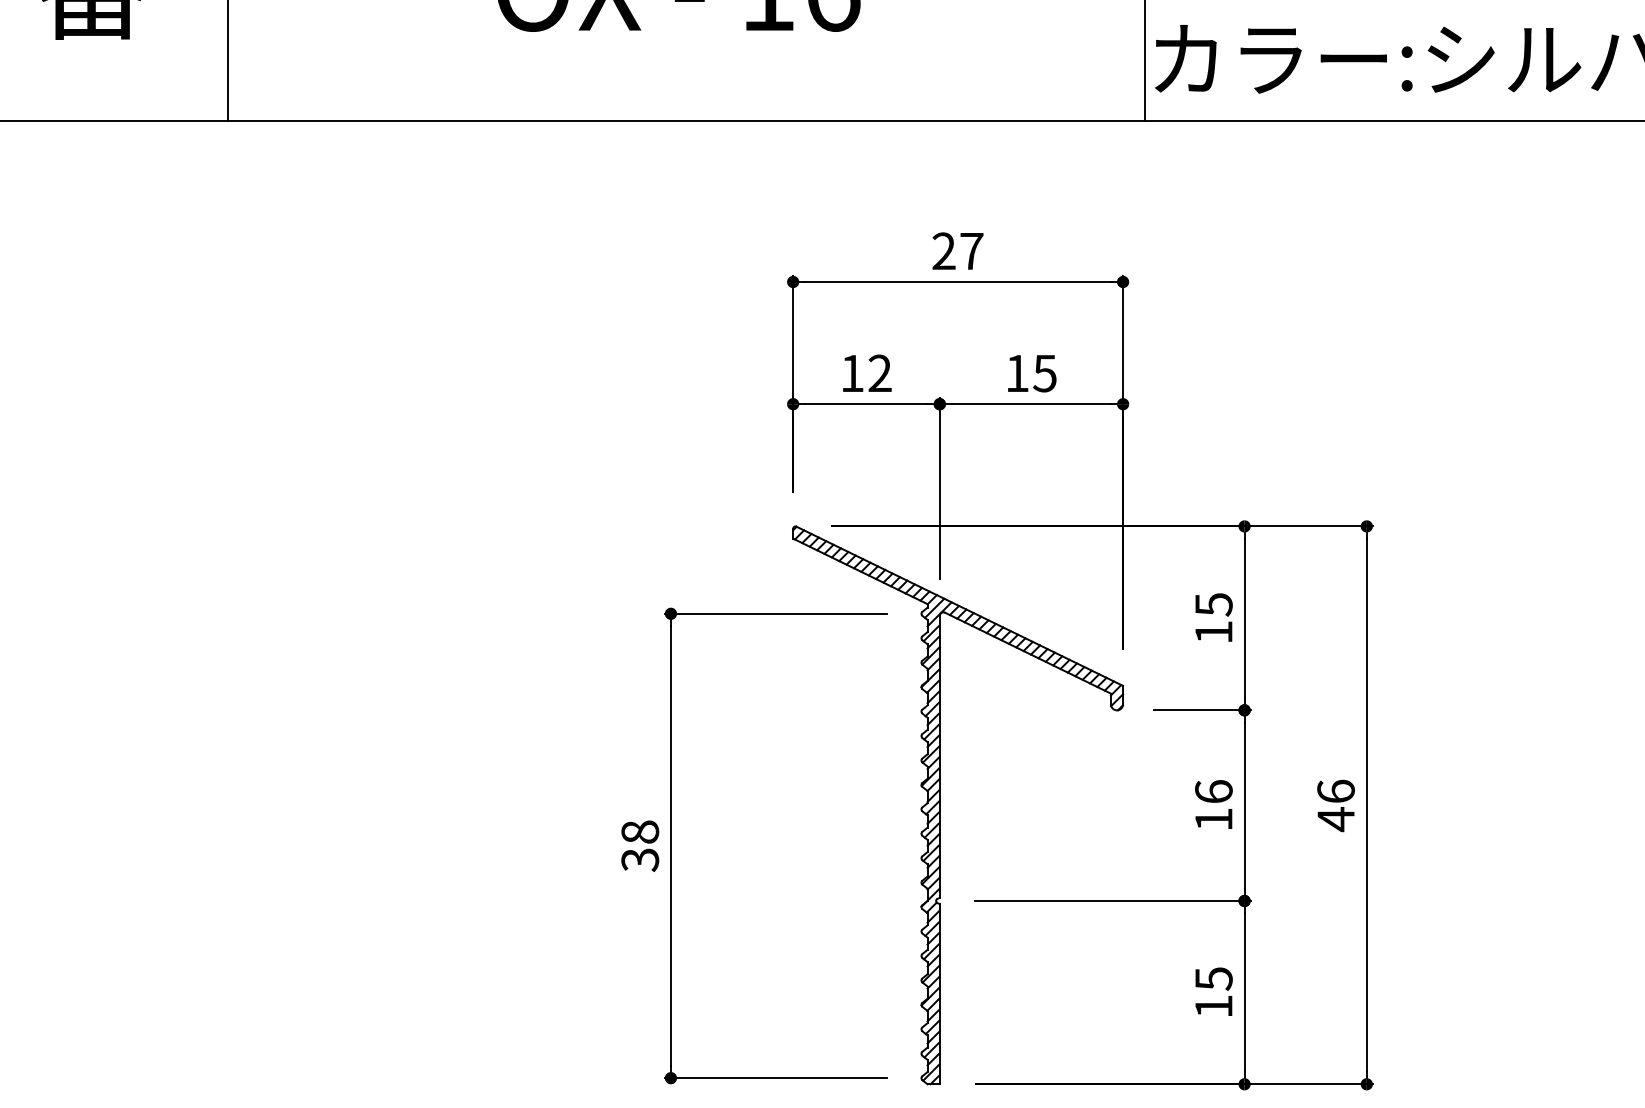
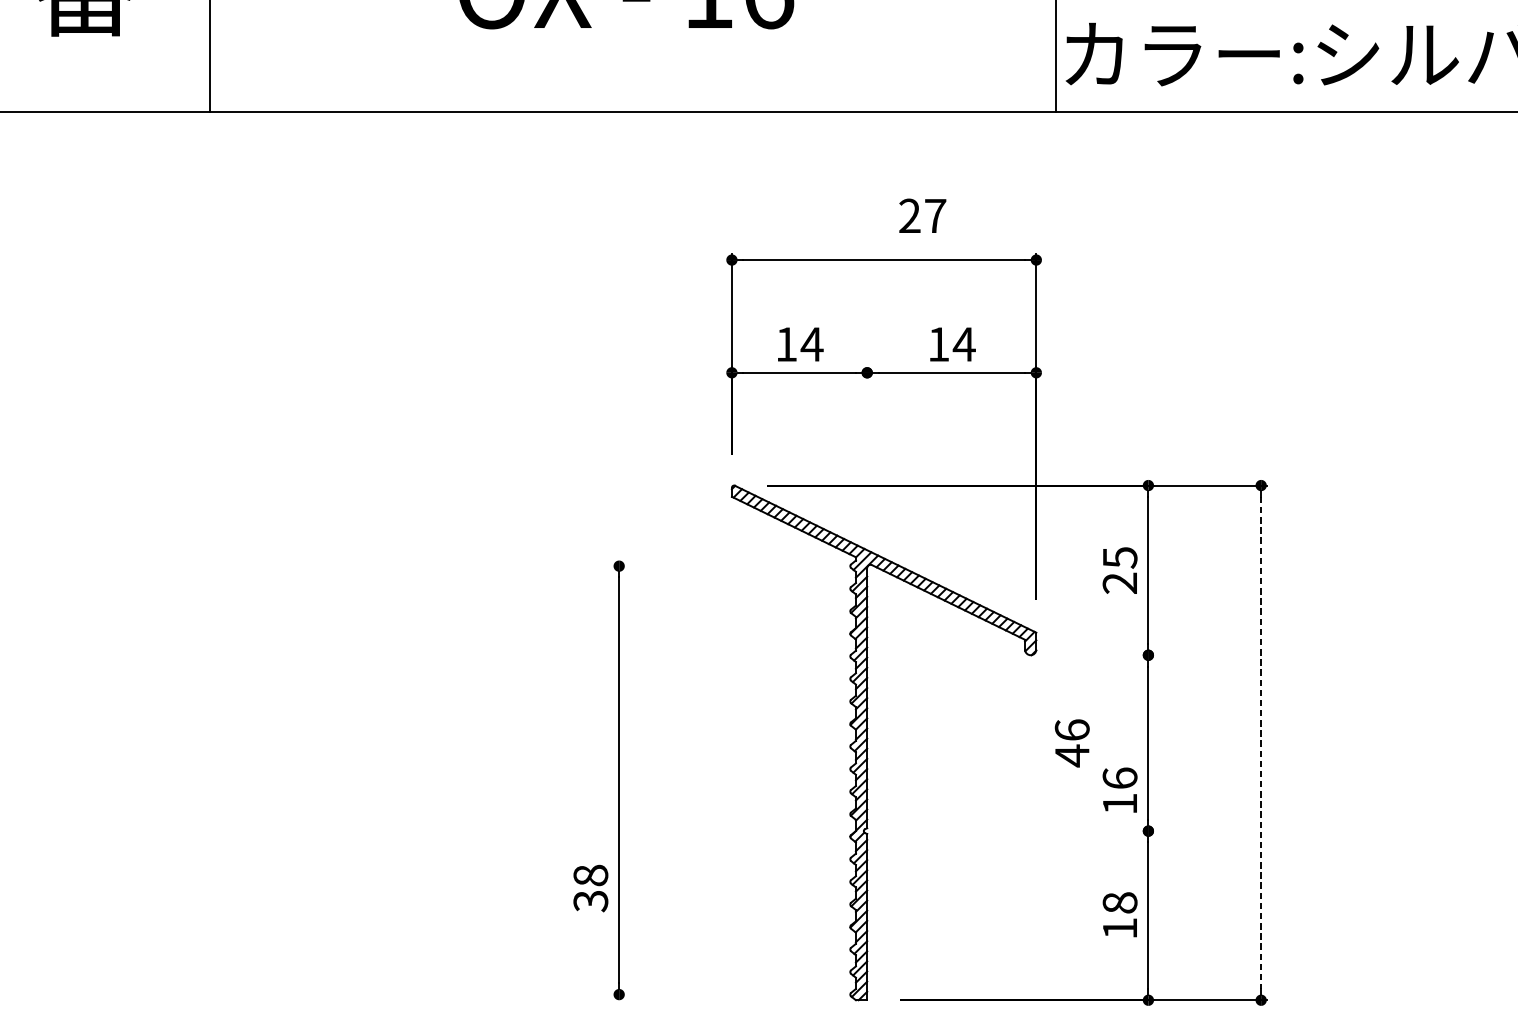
text: (957, 250) -> (922, 215), moved
text: (879, 372) -> (811, 343), 12 -> 14
text: (1044, 373) -> (963, 344), 15 -> 14
line: (939, 488) -> (866, 450), removed
line: (775, 613) -> (715, 565), removed
text: (1213, 632) -> (1119, 583), 15 -> 25
line: (1201, 710) -> (1108, 655), removed
text: (1213, 804) -> (1119, 790), moved
text: (1335, 805) -> (1071, 743), moved
line: (1366, 805) -> (1260, 743), solid -> dashed
text: (640, 845) -> (591, 887), moved
line: (1112, 900) -> (1026, 830), removed
text: (1213, 978) -> (1119, 902), 15 -> 18
line: (775, 1078) -> (715, 994), removed

